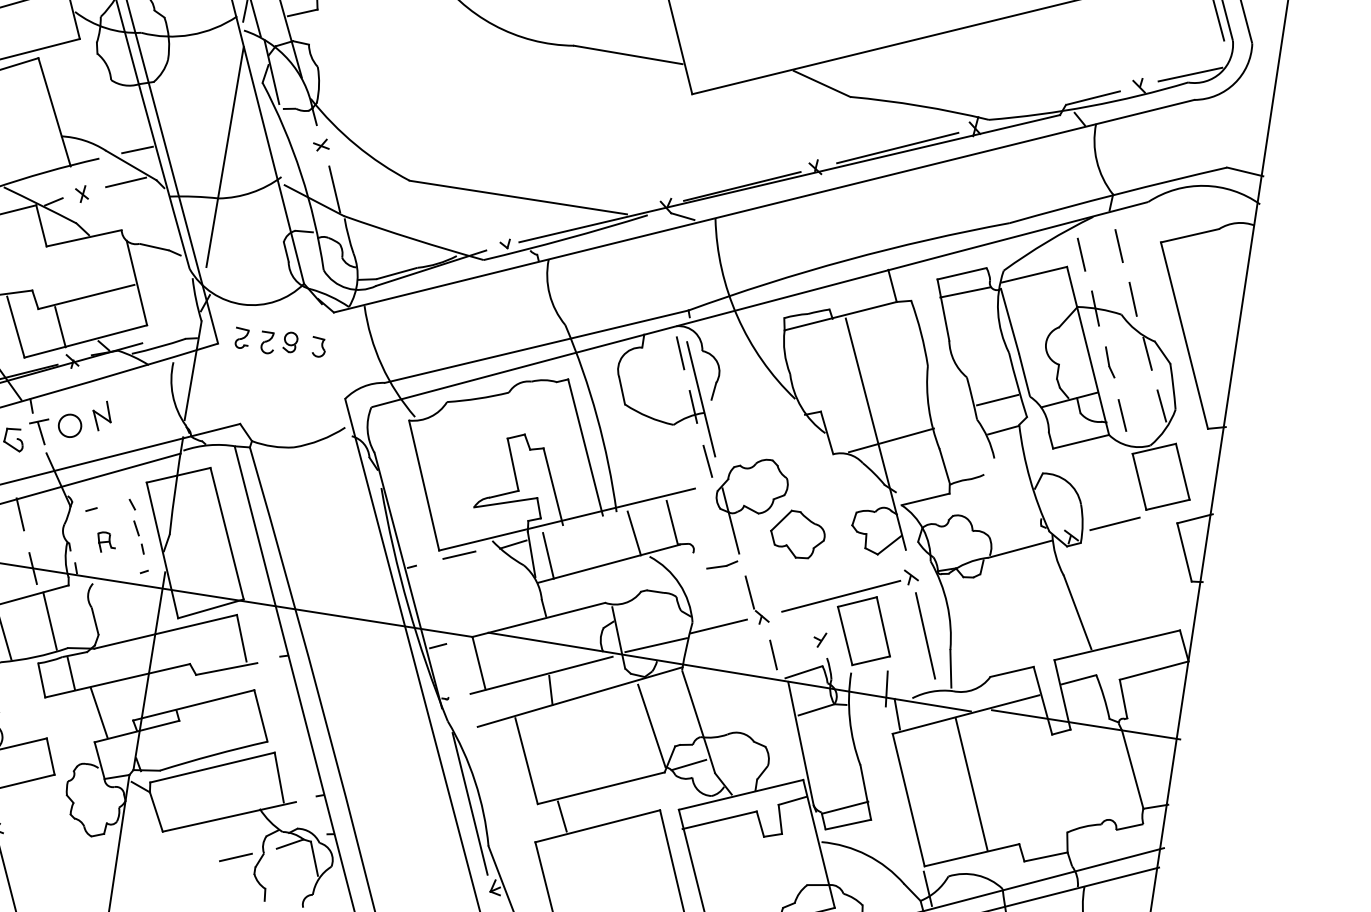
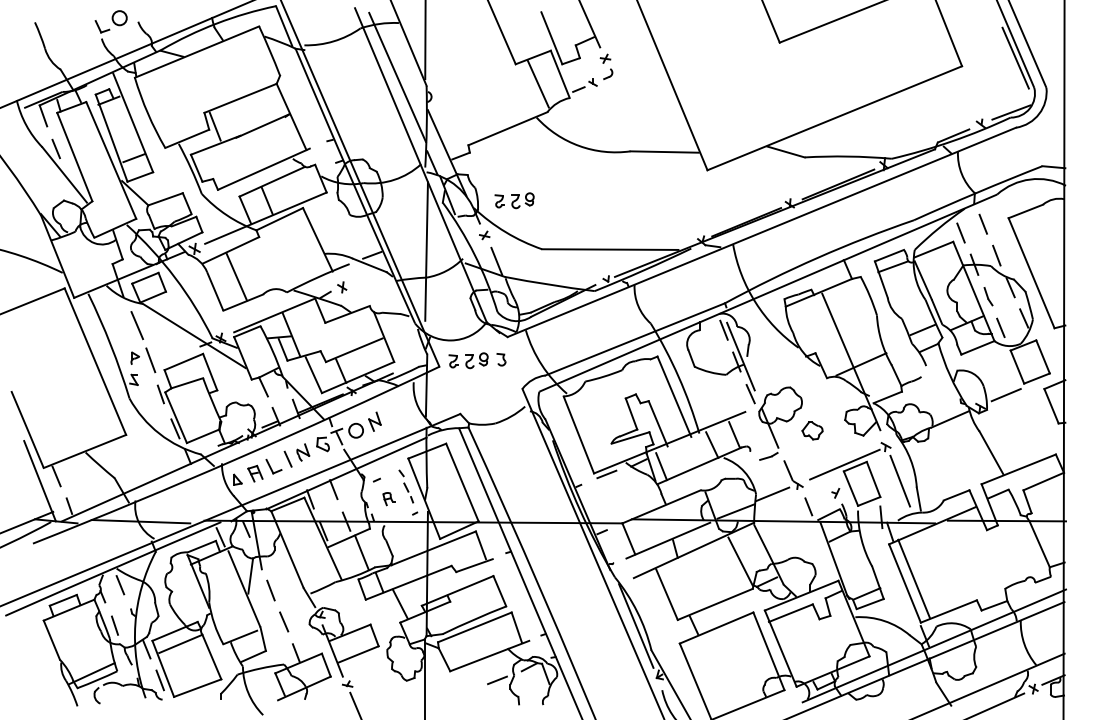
part: (377, 96) -> (514, 200), added
line: (126, 182) -> (368, 276), removed
part: (797, 534) -> (812, 430), size x0.6
line: (970, 783) -> (913, 578), moved

